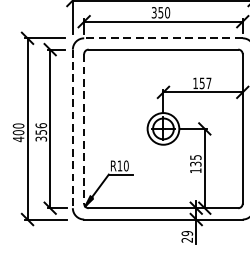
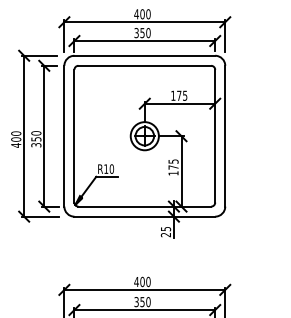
line: (163, 38) -> (144, 55), dashed -> solid
text: (205, 83) -> (182, 95), 157 -> 175
text: (41, 125) -> (36, 133), 356 -> 350
line: (72, 129) -> (64, 136), dashed -> solid
line: (84, 129) -> (74, 136), dashed -> solid
text: (195, 164) -> (173, 167), 135 -> 175
text: (186, 232) -> (165, 228), 29 -> 25

